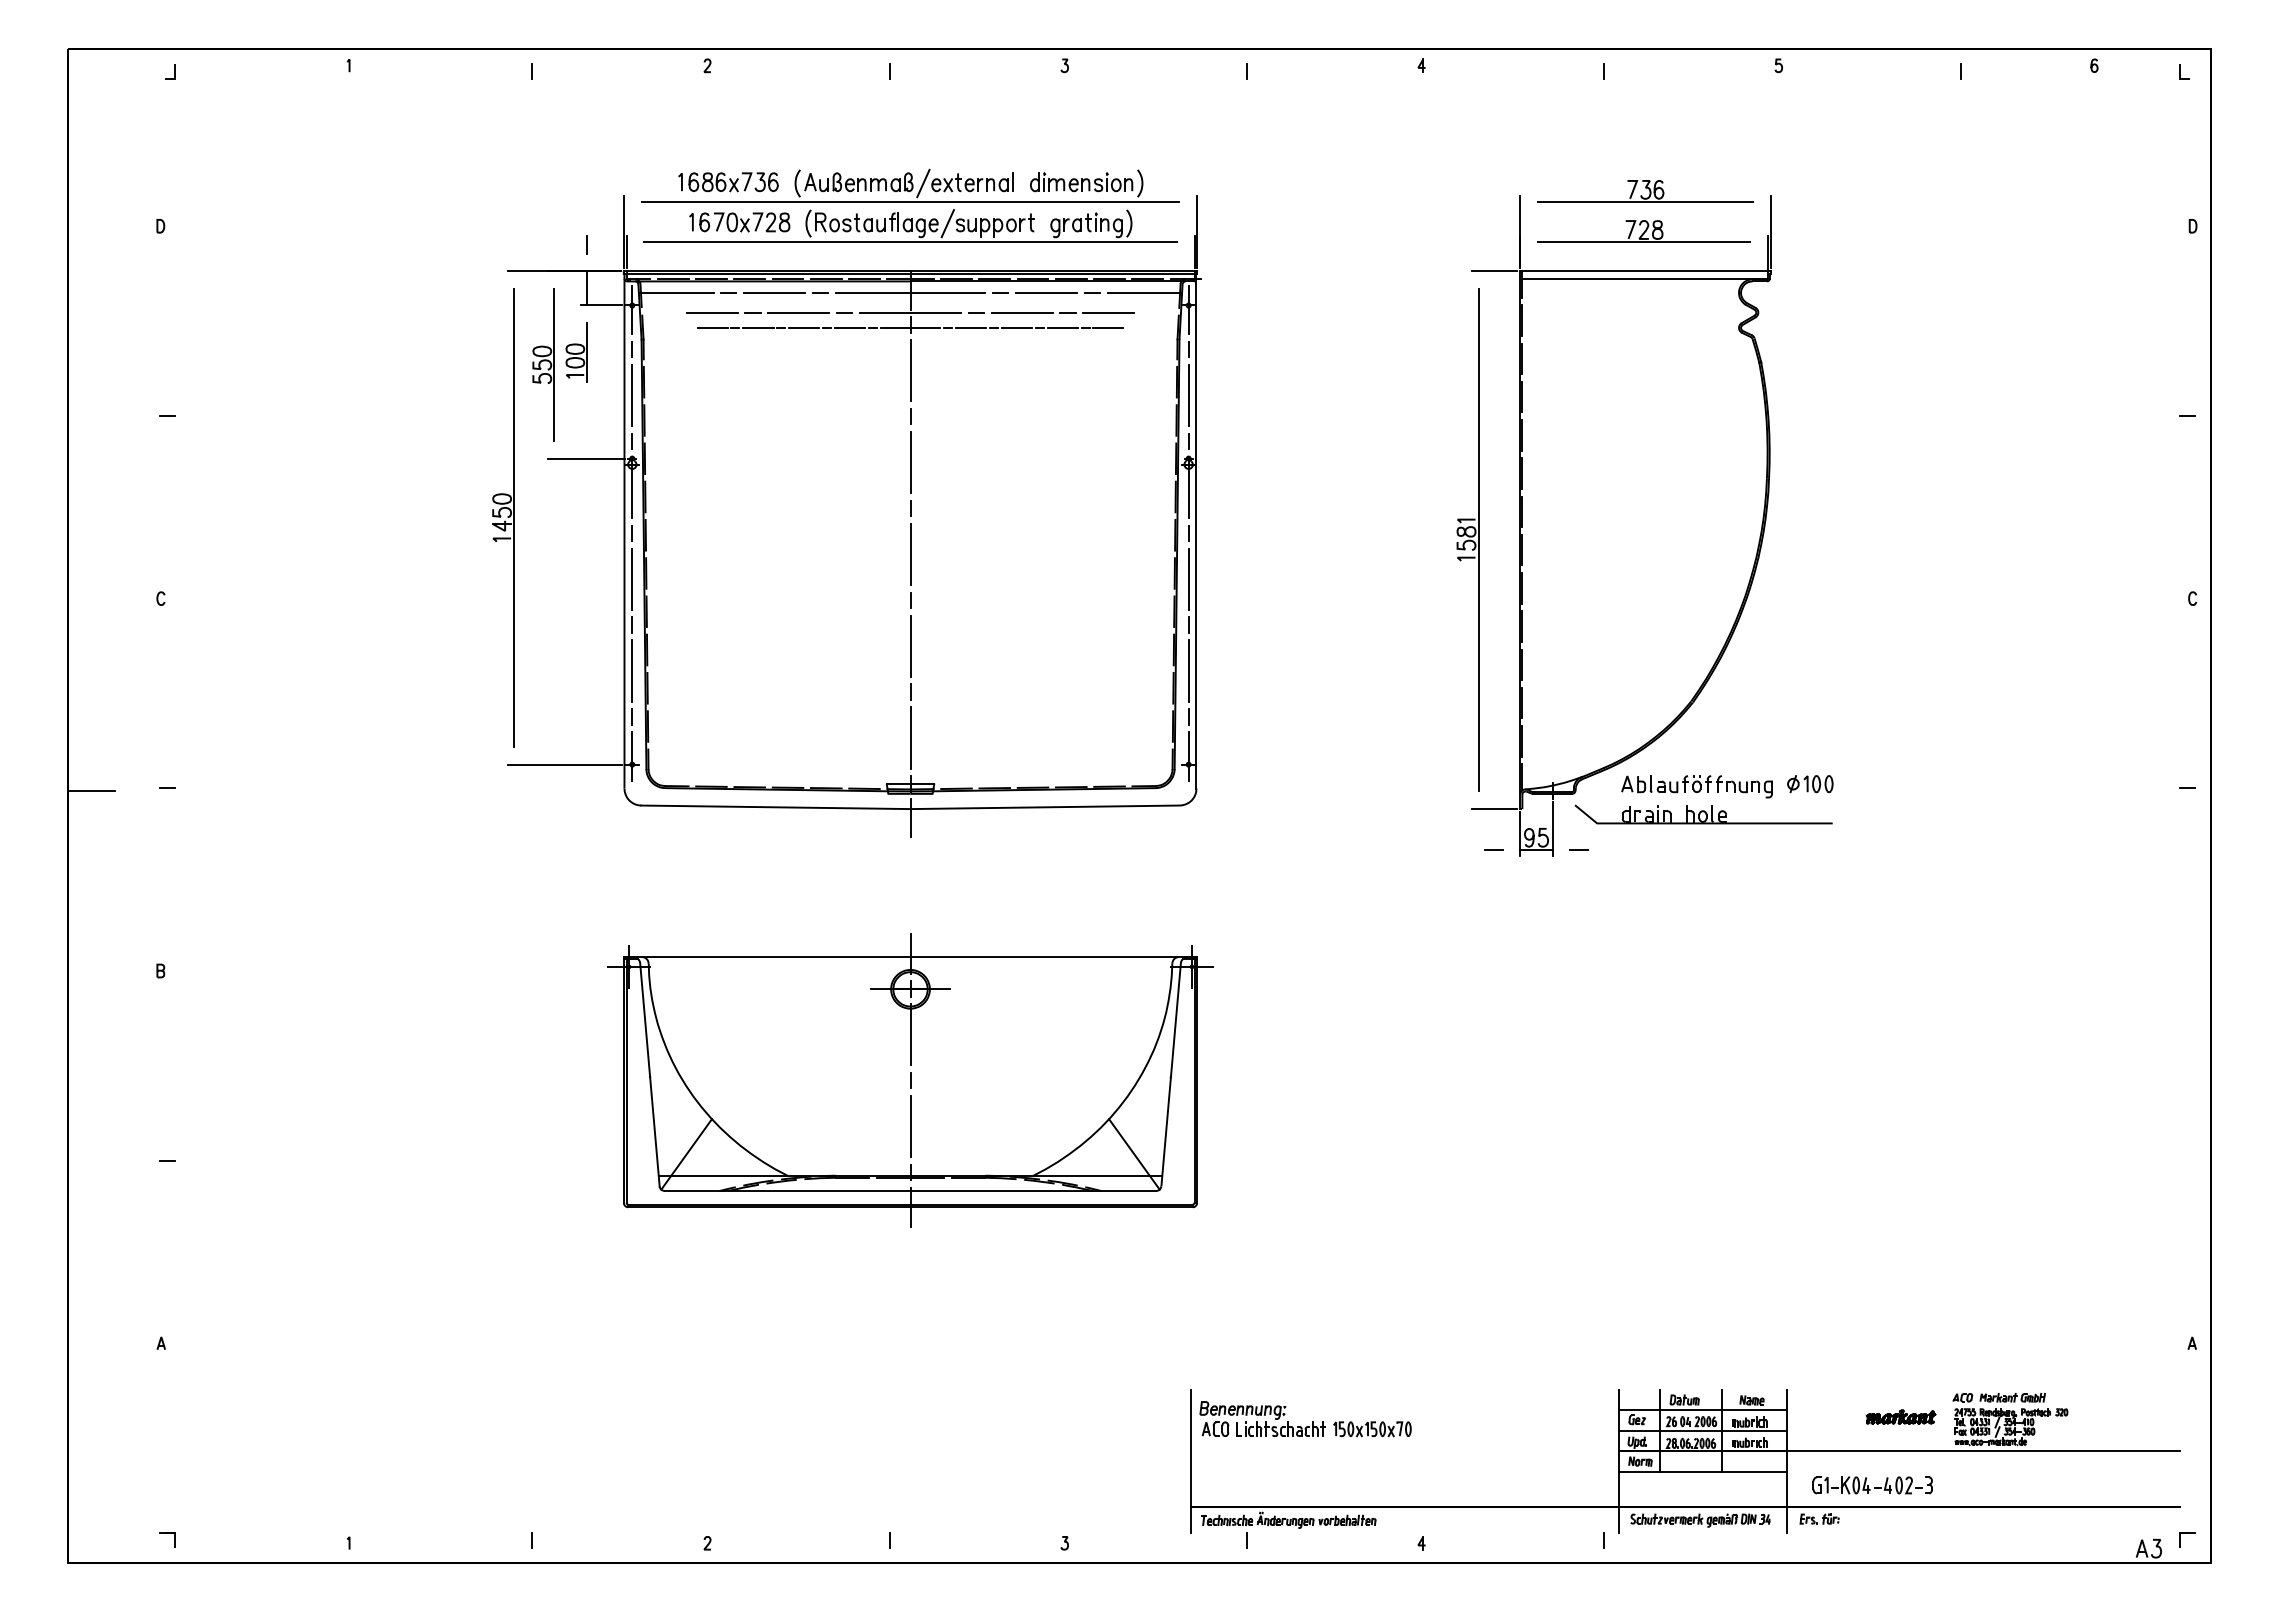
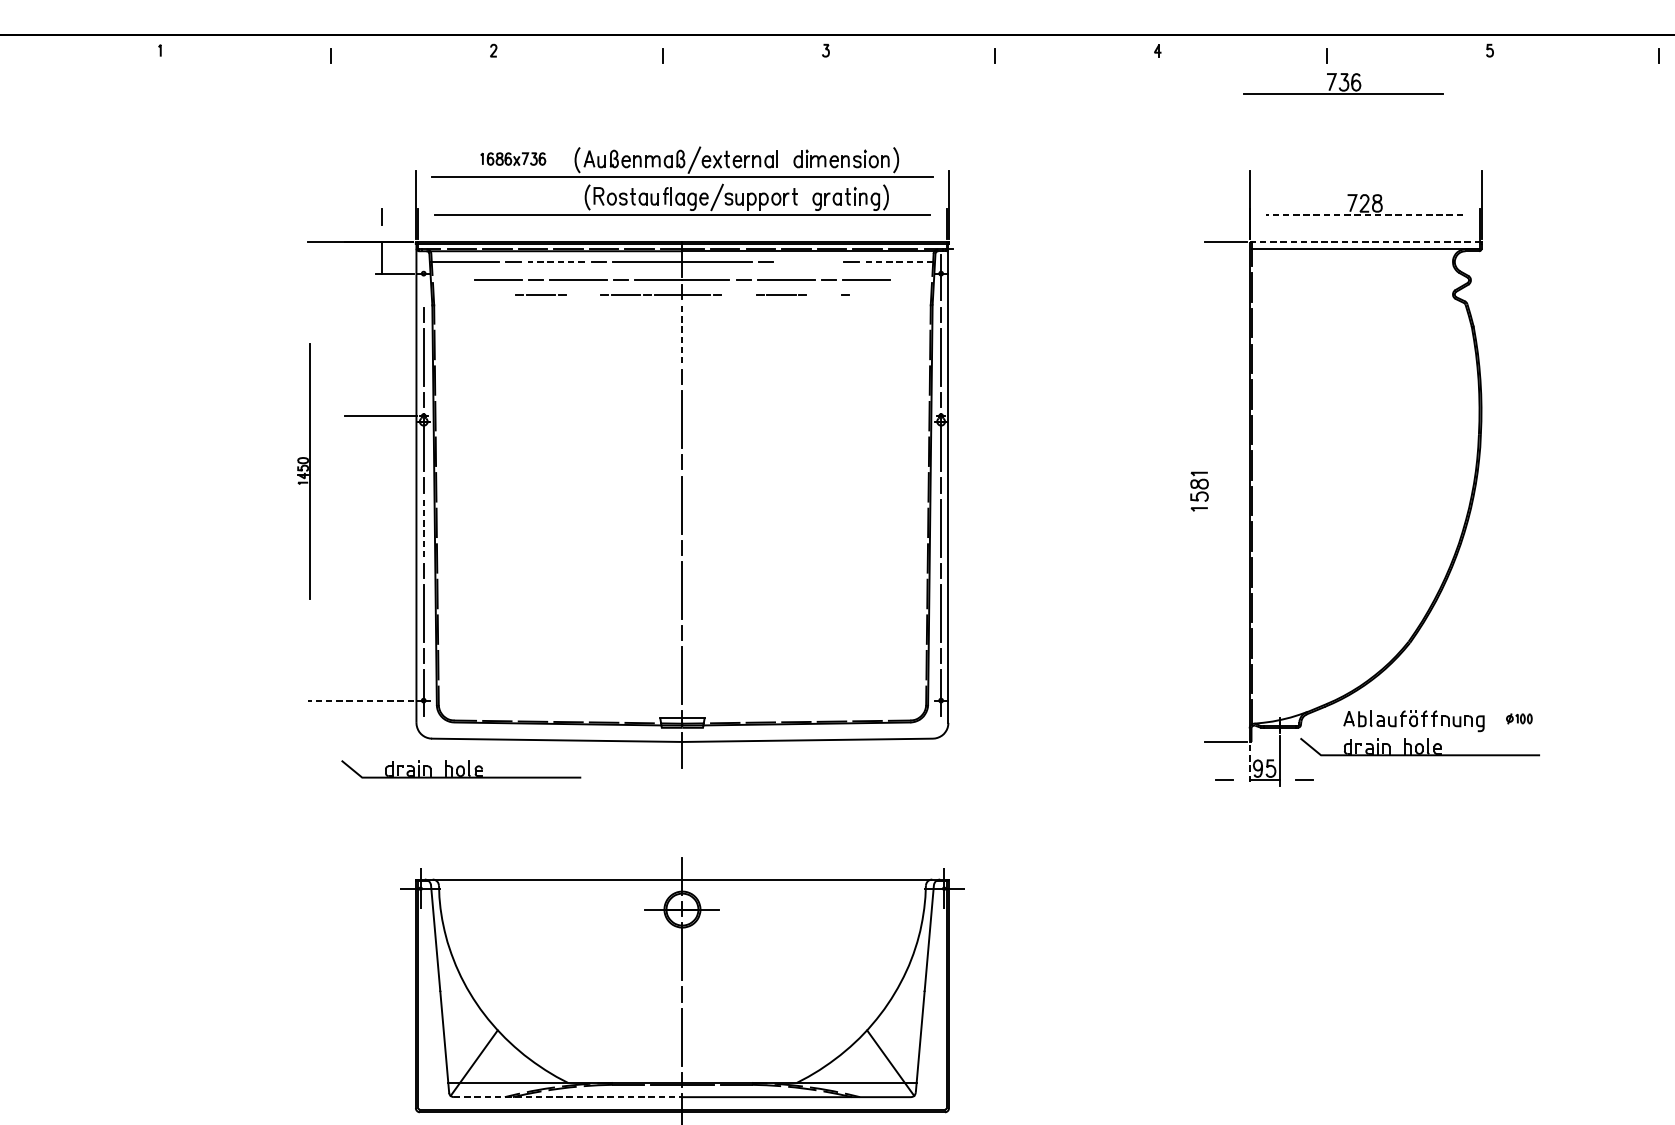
part: (728, 182) -> (513, 159), size x0.7
part: (1645, 191) -> (1343, 83), moved
part: (739, 222) -> (523, 196), removed
line: (1644, 242) -> (1365, 215), solid -> dashed
line: (1645, 271) -> (1366, 242), solid -> dashed
line: (774, 292) -> (555, 261), solid -> dashed
line: (1045, 292) -> (808, 261), removed
line: (1145, 292) -> (901, 261), solid -> dashed
line: (632, 309) -> (423, 277), removed
line: (712, 327) -> (498, 294), removed
line: (803, 327) -> (582, 294), removed
line: (970, 327) -> (738, 294), removed
line: (1062, 327) -> (823, 294), removed
line: (1108, 327) -> (866, 294), removed
part: (576, 352) -> (371, 317), removed
part: (543, 364) -> (341, 328), removed
line: (910, 370) -> (682, 334), solid -> dashed
part: (503, 517) -> (303, 470), size x0.6
line: (1478, 540) -> (1210, 492), removed
line: (632, 579) -> (423, 528), solid -> dashed
line: (564, 764) -> (360, 700), solid -> dashed
part: (1810, 784) -> (1519, 719), size x0.6
line: (1520, 834) -> (1249, 765), solid -> dashed
part: (672, 838) -> (461, 769), added
line: (787, 1191) -> (568, 1097), solid -> dashed

